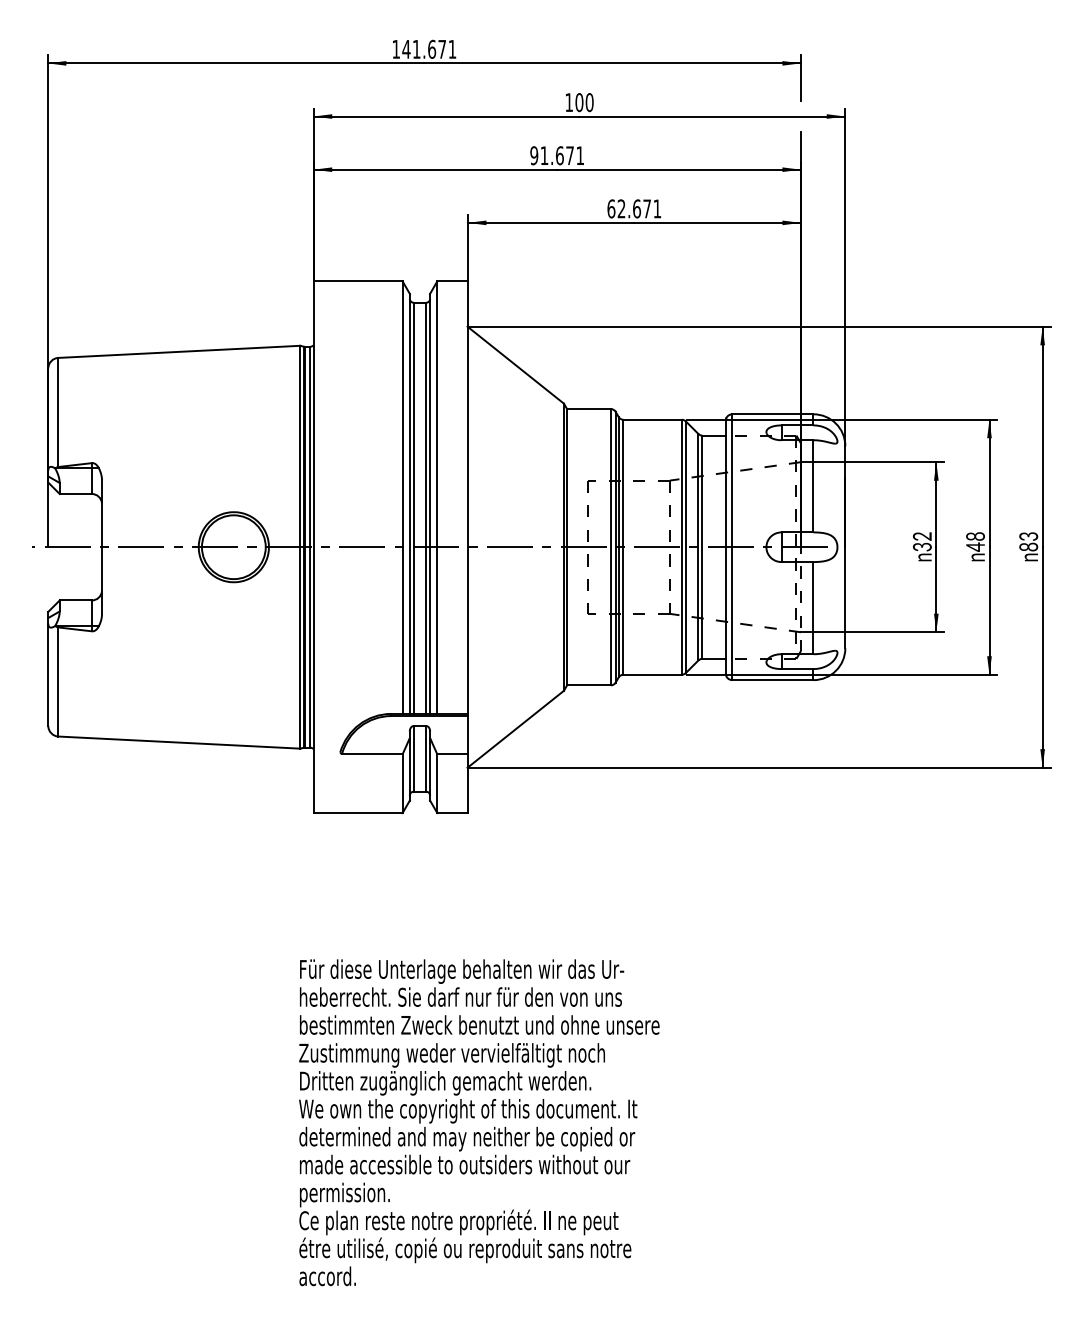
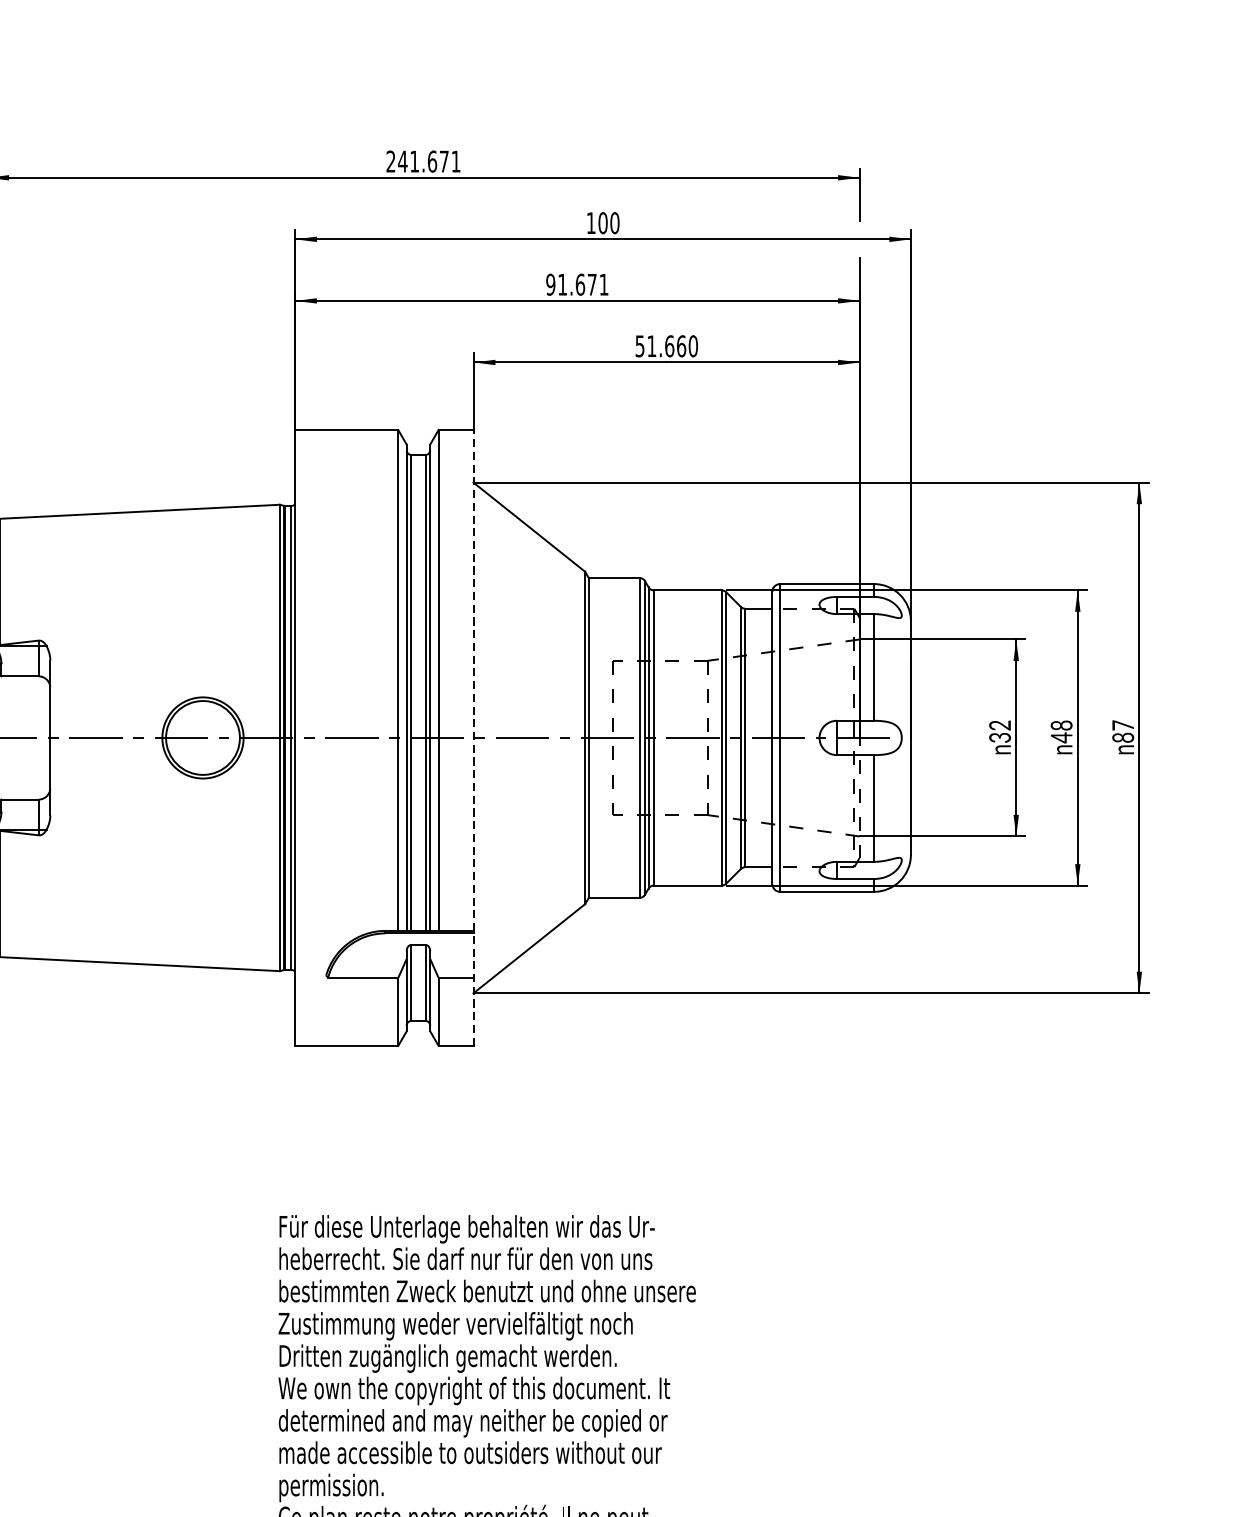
text: (395, 48) -> (390, 160), 141.671 -> 241.671
text: (634, 208) -> (666, 345), 62.671 -> 51.660
text: (1028, 536) -> (1122, 725), 83 -> 87
line: (467, 547) -> (473, 738), solid -> dashed

